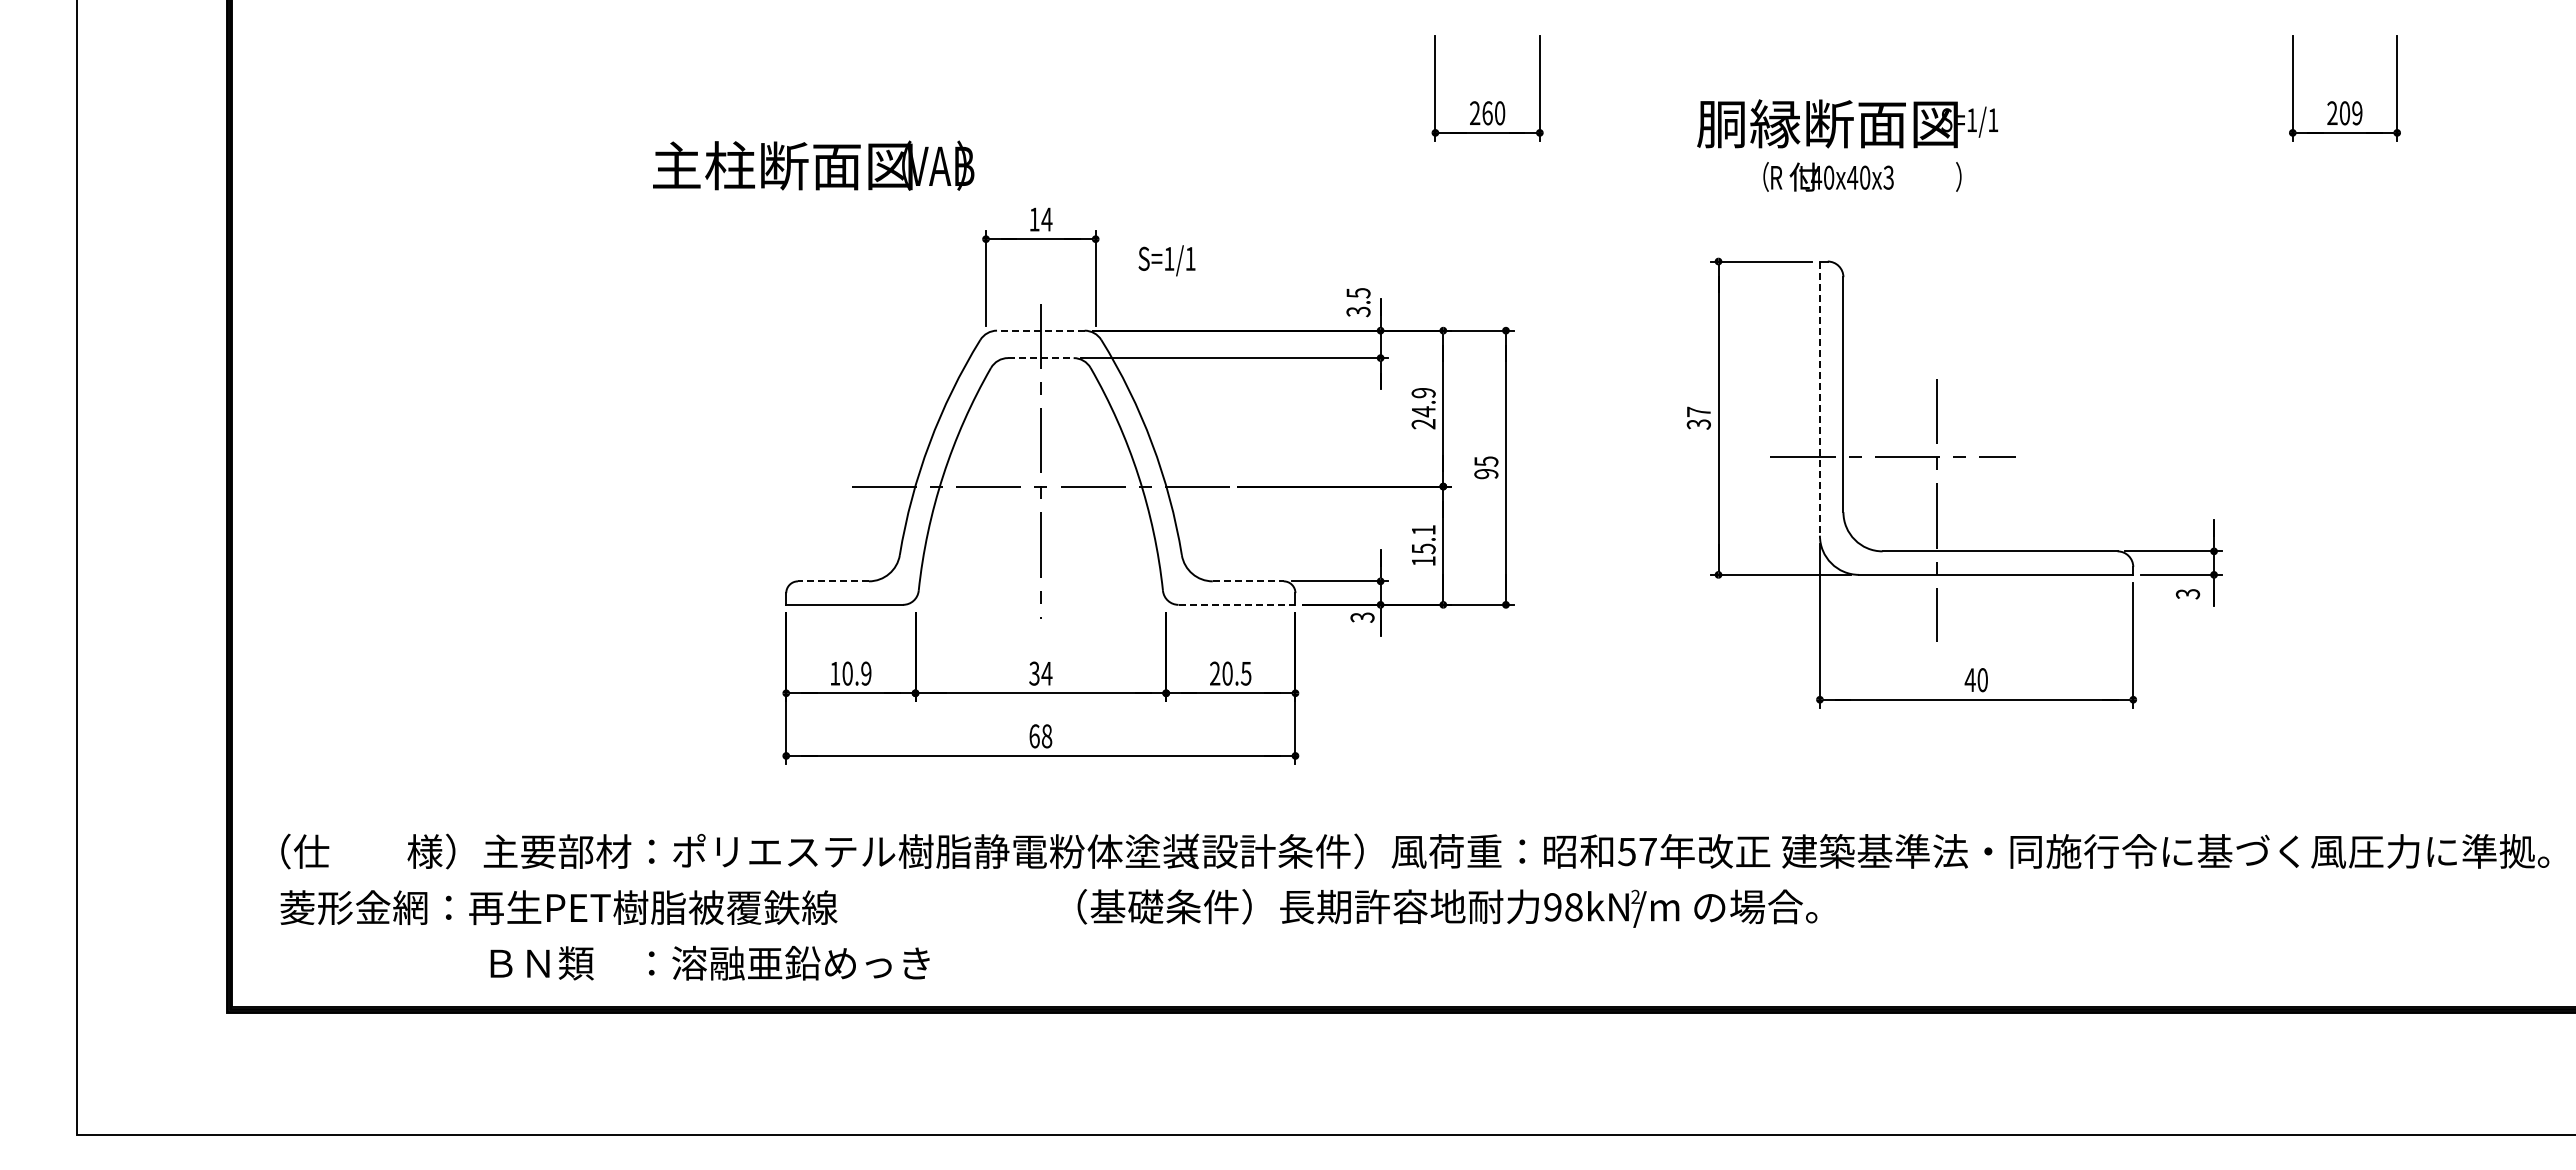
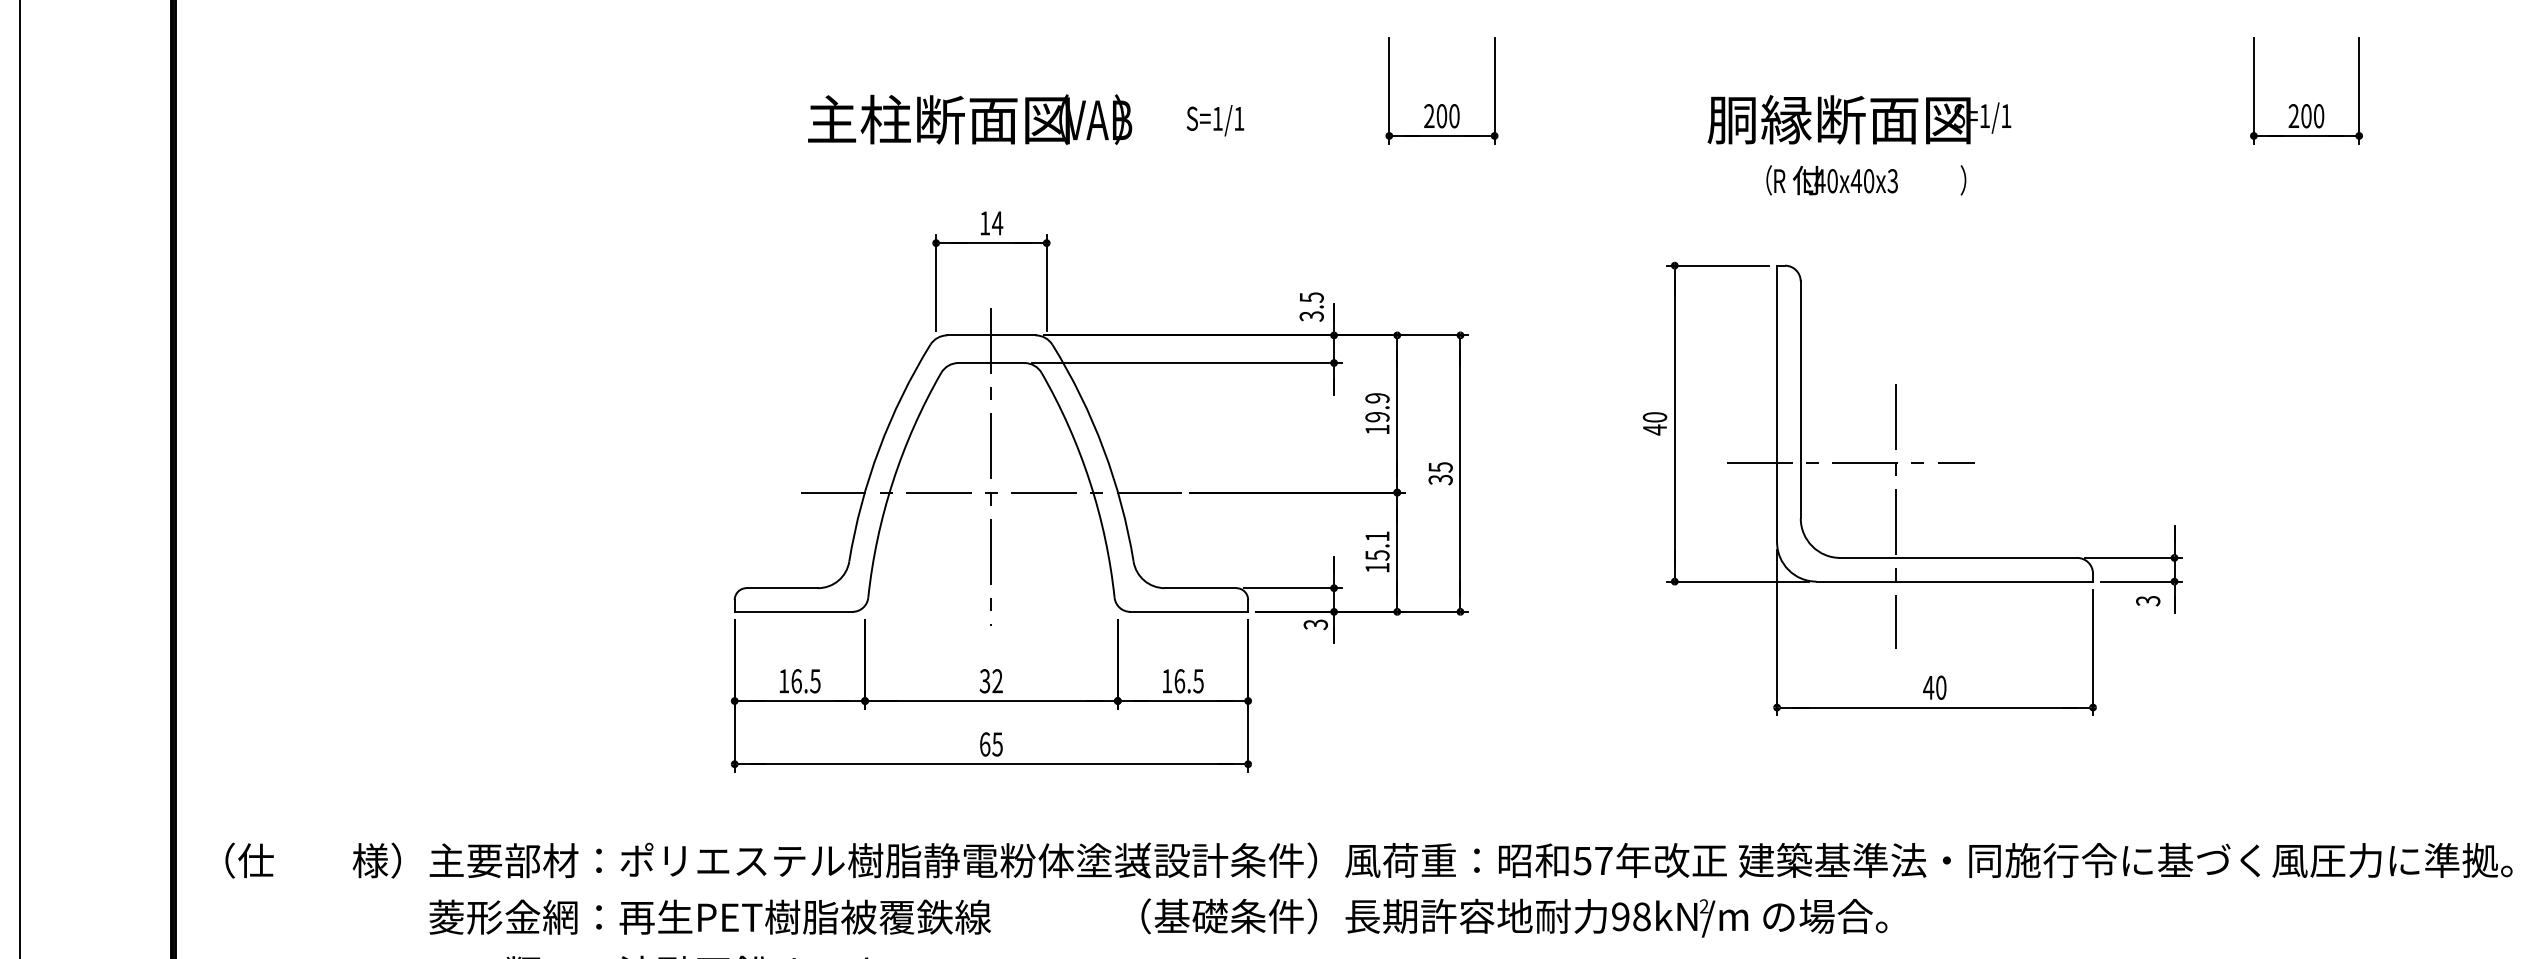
text: (1487, 113) -> (1441, 116), 260 -> 200
text: (2357, 113) -> (2319, 116), 209 -> 200
text: (1847, 123) -> (1859, 119), moved
text: (813, 165) -> (969, 119), moved
text: (1862, 176) -> (1866, 179), moved
text: (1166, 260) -> (1214, 120), moved
line: (1040, 330) -> (991, 335), dashed -> solid
line: (1040, 358) -> (991, 363), dashed -> solid
line: (1819, 399) -> (1776, 404), dashed -> solid
text: (1423, 417) -> (1377, 422), 24.9 -> 19.9
text: (1698, 418) -> (1654, 423), 37 -> 40
text: (1486, 474) -> (1440, 480), 95 -> 35
line: (832, 581) -> (781, 588), dashed -> solid
line: (1248, 581) -> (1200, 588), dashed -> solid
line: (1237, 604) -> (1189, 611), dashed -> solid
text: (856, 673) -> (805, 681), 10.9 -> 16.5
text: (1046, 673) -> (997, 681), 34 -> 32
text: (1221, 673) -> (1173, 681), 20.5 -> 16.5
text: (1046, 736) -> (997, 744), 68 -> 65
text: (558, 907) -> (709, 917), moved
text: (1447, 908) -> (1514, 918), moved

